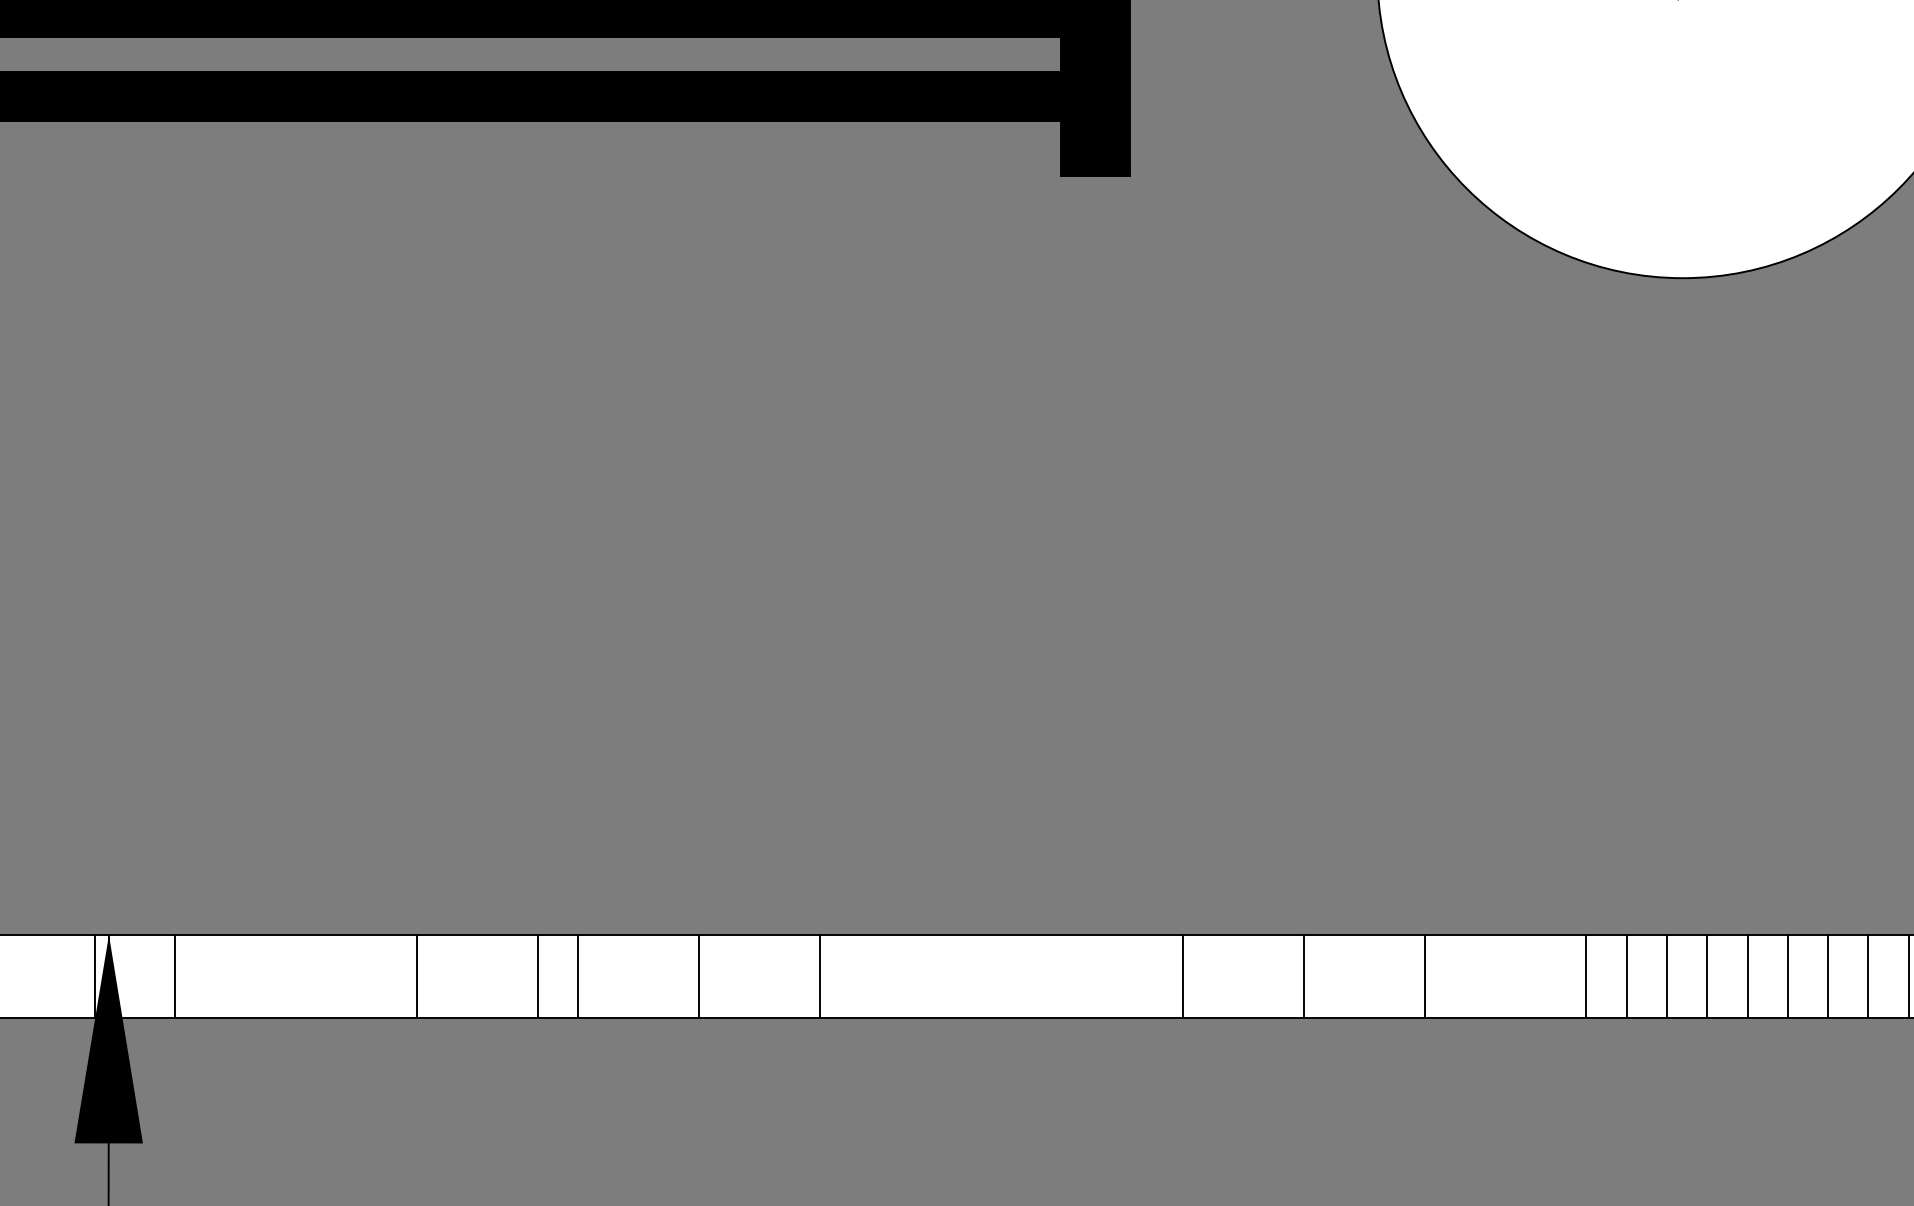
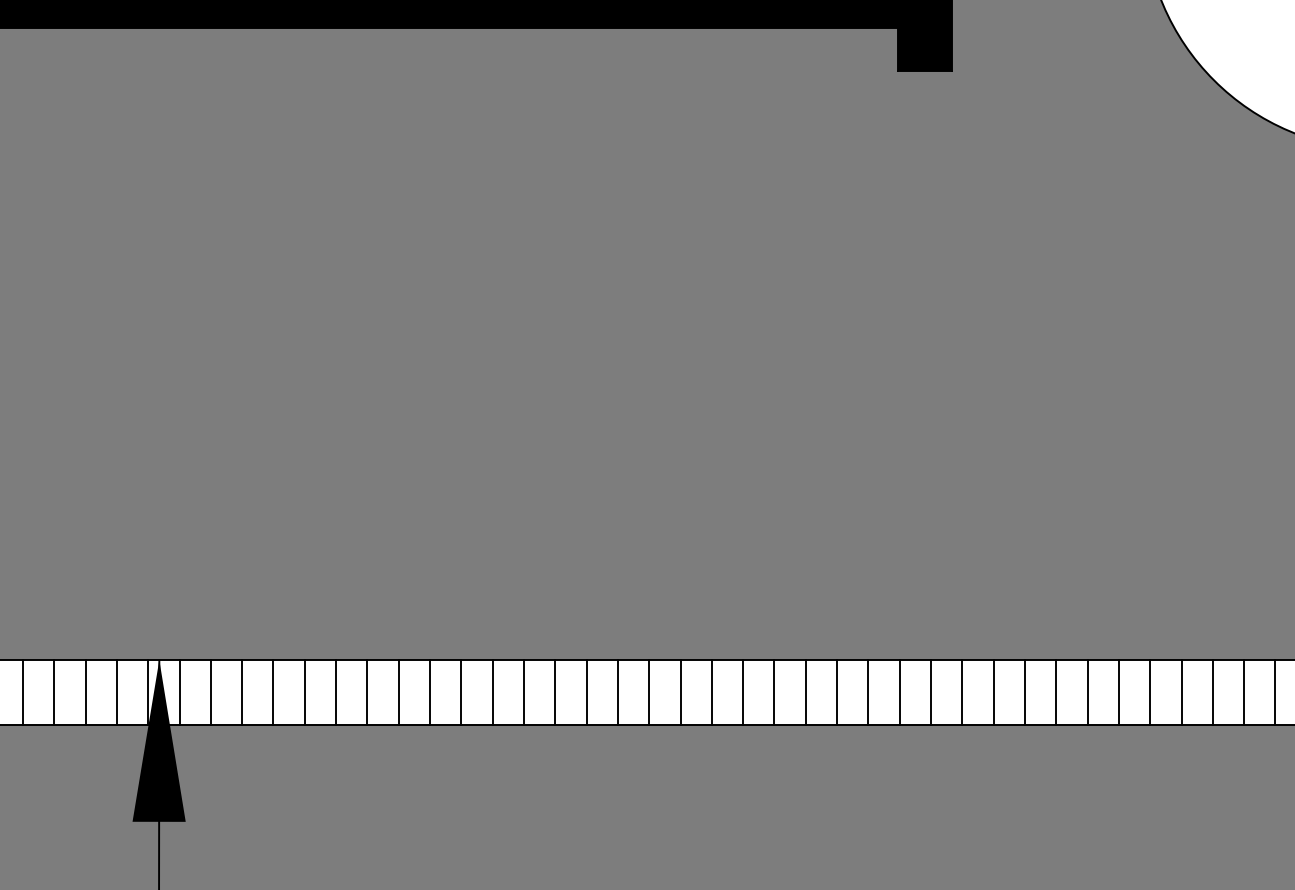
line: (14, 976) -> (85, 692), added
line: (54, 976) -> (117, 692), added
line: (134, 976) -> (179, 692), added
line: (215, 976) -> (242, 692), added
line: (255, 976) -> (273, 692), added
line: (296, 976) -> (304, 692), added
line: (336, 976) -> (336, 692), added
line: (376, 976) -> (367, 692), added
line: (457, 976) -> (430, 692), added
line: (497, 976) -> (461, 692), added
line: (618, 976) -> (555, 692), added
line: (659, 976) -> (586, 692), added
line: (739, 976) -> (649, 692), added
line: (779, 976) -> (680, 692), added
line: (860, 976) -> (743, 692), added
line: (900, 976) -> (774, 692), added
line: (941, 976) -> (805, 692), added
line: (981, 976) -> (837, 692), added
line: (1021, 976) -> (868, 692), added
line: (1062, 976) -> (899, 692), added
line: (1102, 976) -> (931, 692), added
line: (1142, 976) -> (962, 692), added
line: (1223, 976) -> (1024, 692), added
line: (1263, 976) -> (1056, 692), added
line: (1344, 976) -> (1118, 692), added
line: (1384, 976) -> (1150, 692), added
line: (1465, 976) -> (1212, 692), added
line: (1505, 976) -> (1244, 692), added
line: (1545, 976) -> (1275, 692), added

